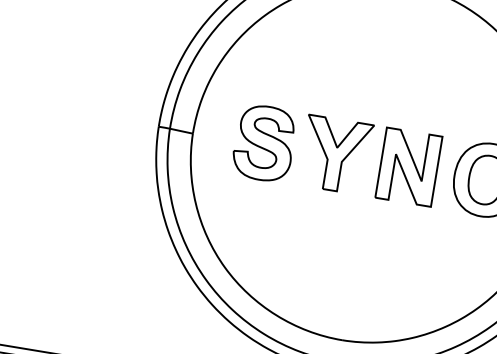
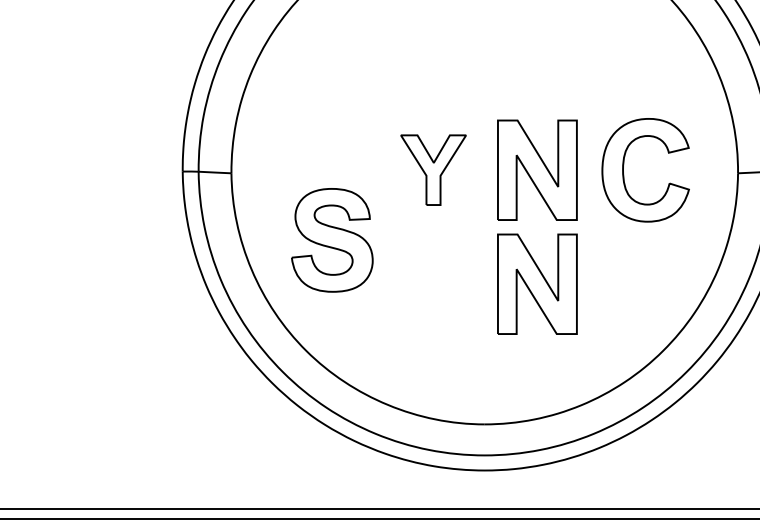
part: (264, 143) -> (332, 240), moved
part: (335, 154) -> (433, 169), size x0.7
part: (395, 247) -> (537, 283), added

